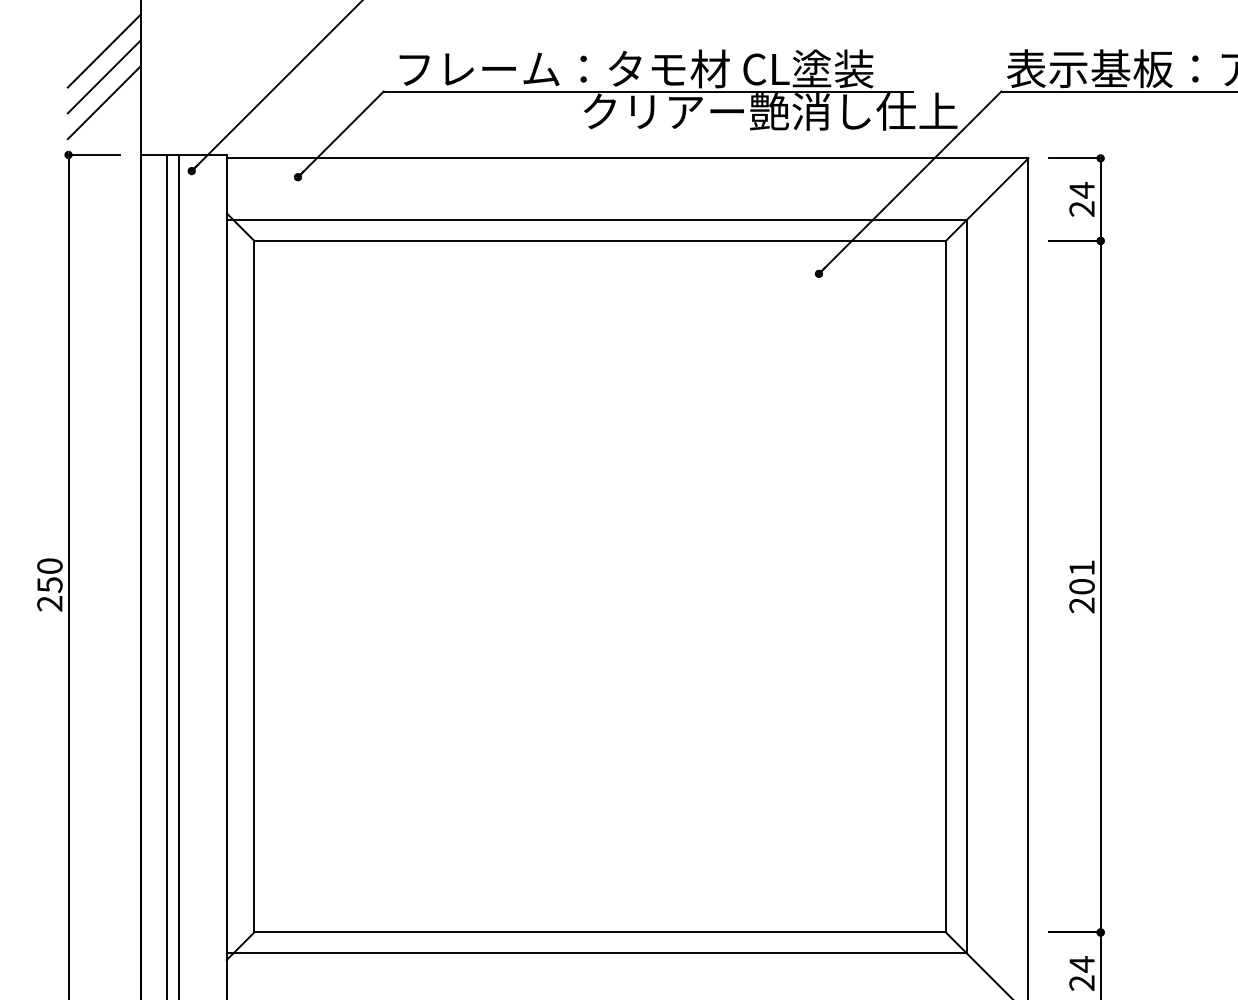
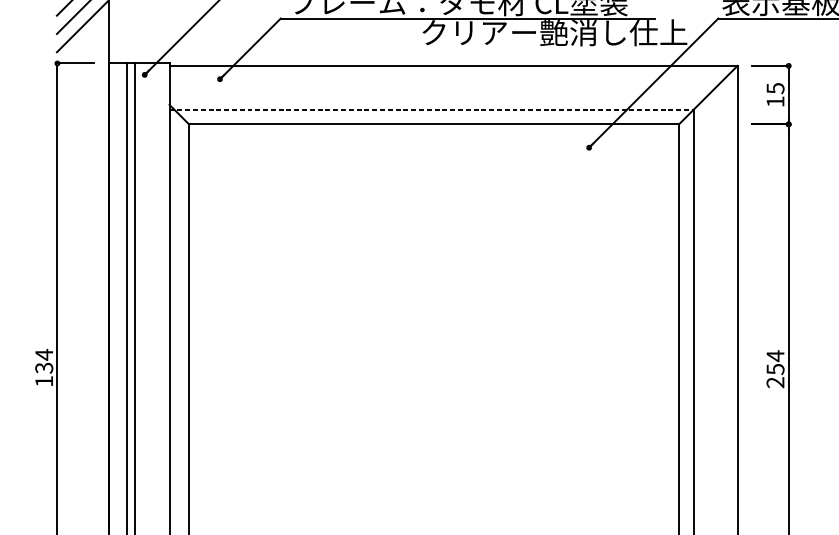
text: (1081, 199) -> (775, 95), 24 -> 15
line: (596, 220) -> (431, 109), solid -> dashed
text: (1081, 576) -> (775, 362), 201 -> 254
text: (49, 584) -> (43, 367), 250 -> 134

